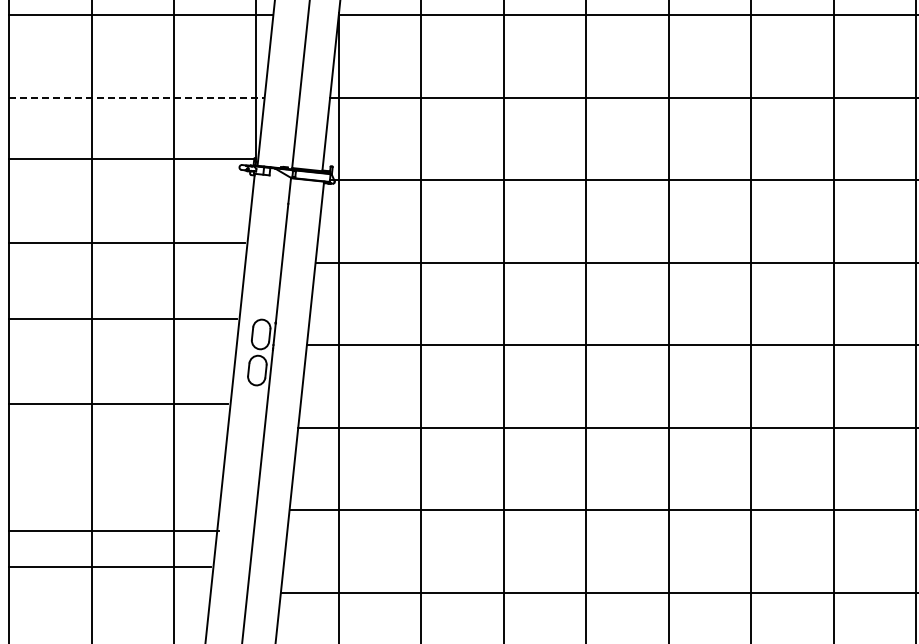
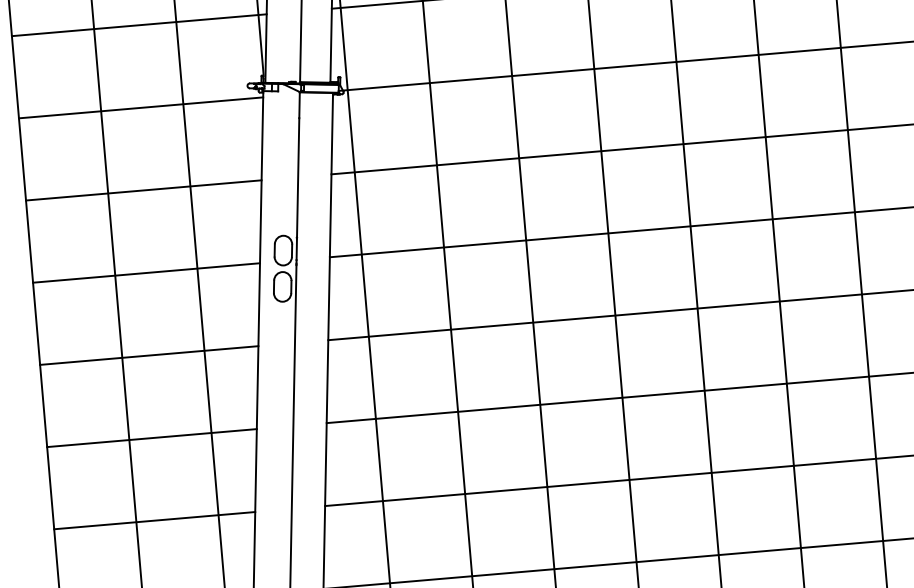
line: (136, 97) -> (138, 25), dashed -> solid
line: (131, 159) -> (141, 108), moved
line: (127, 242) -> (144, 190), moved
line: (122, 319) -> (146, 273), moved
line: (118, 403) -> (149, 355), moved
line: (114, 531) -> (152, 438), moved
line: (109, 566) -> (154, 520), moved

